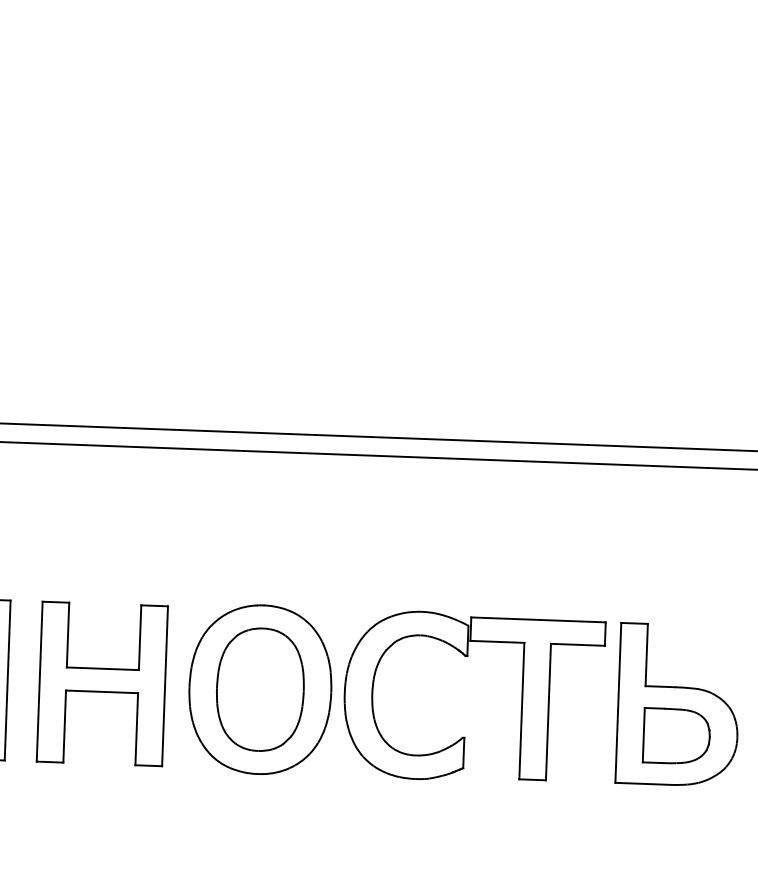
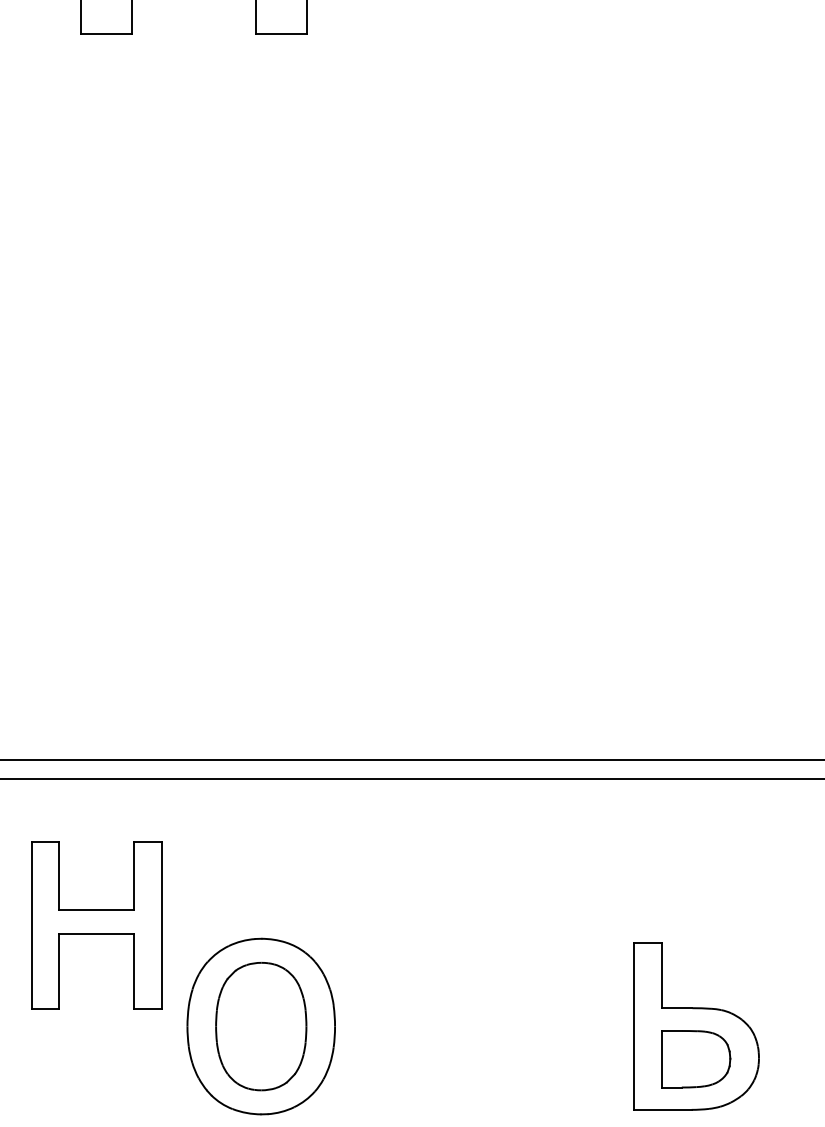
part: (467, 656) -> (475, 984), removed
part: (102, 683) -> (96, 925), moved

